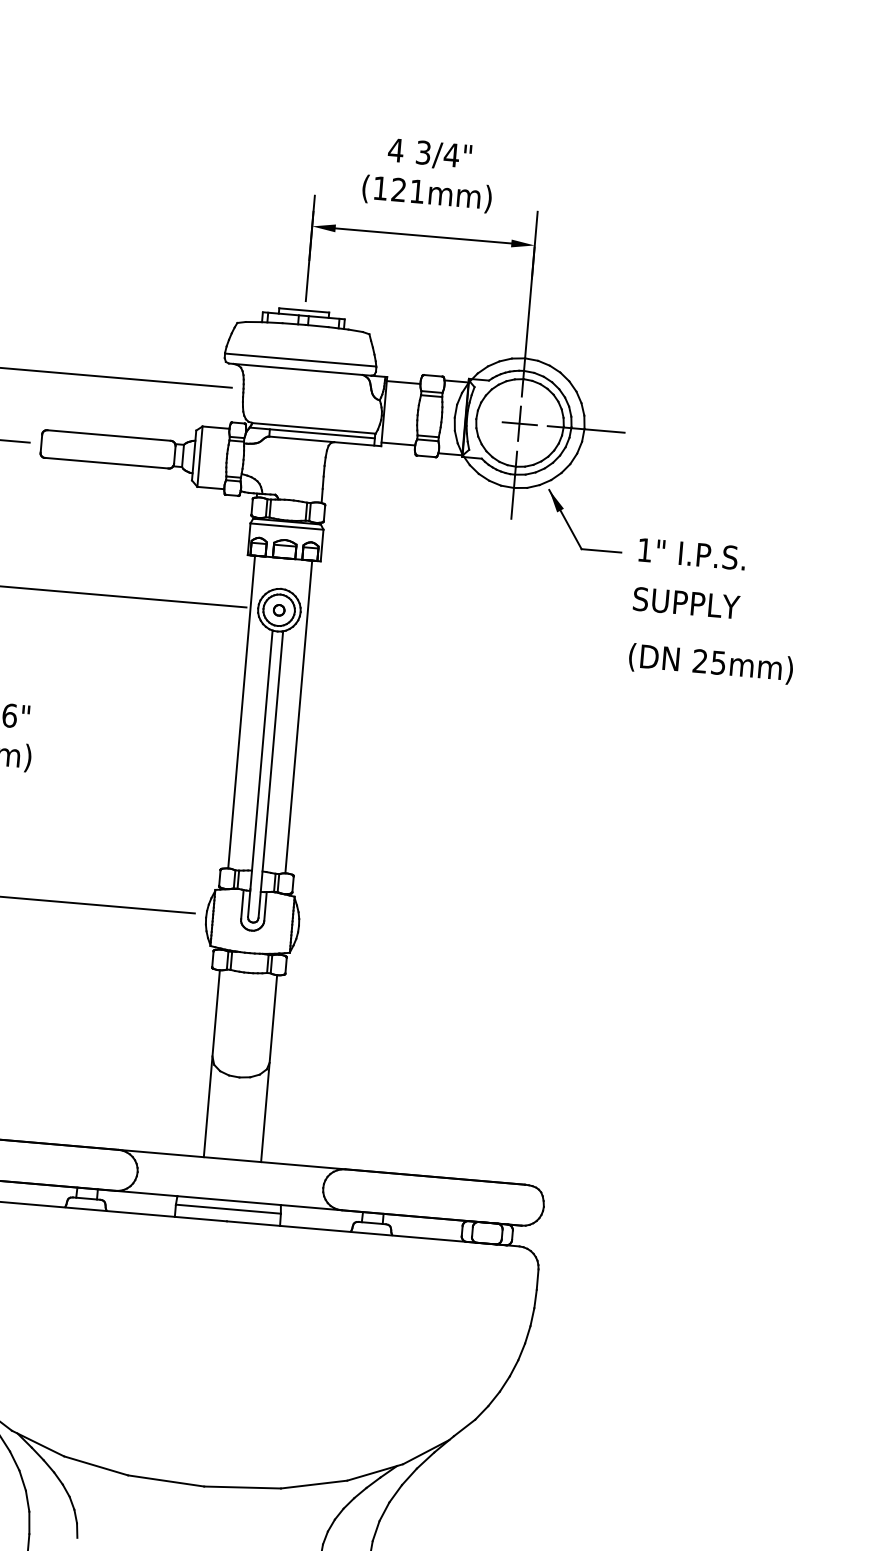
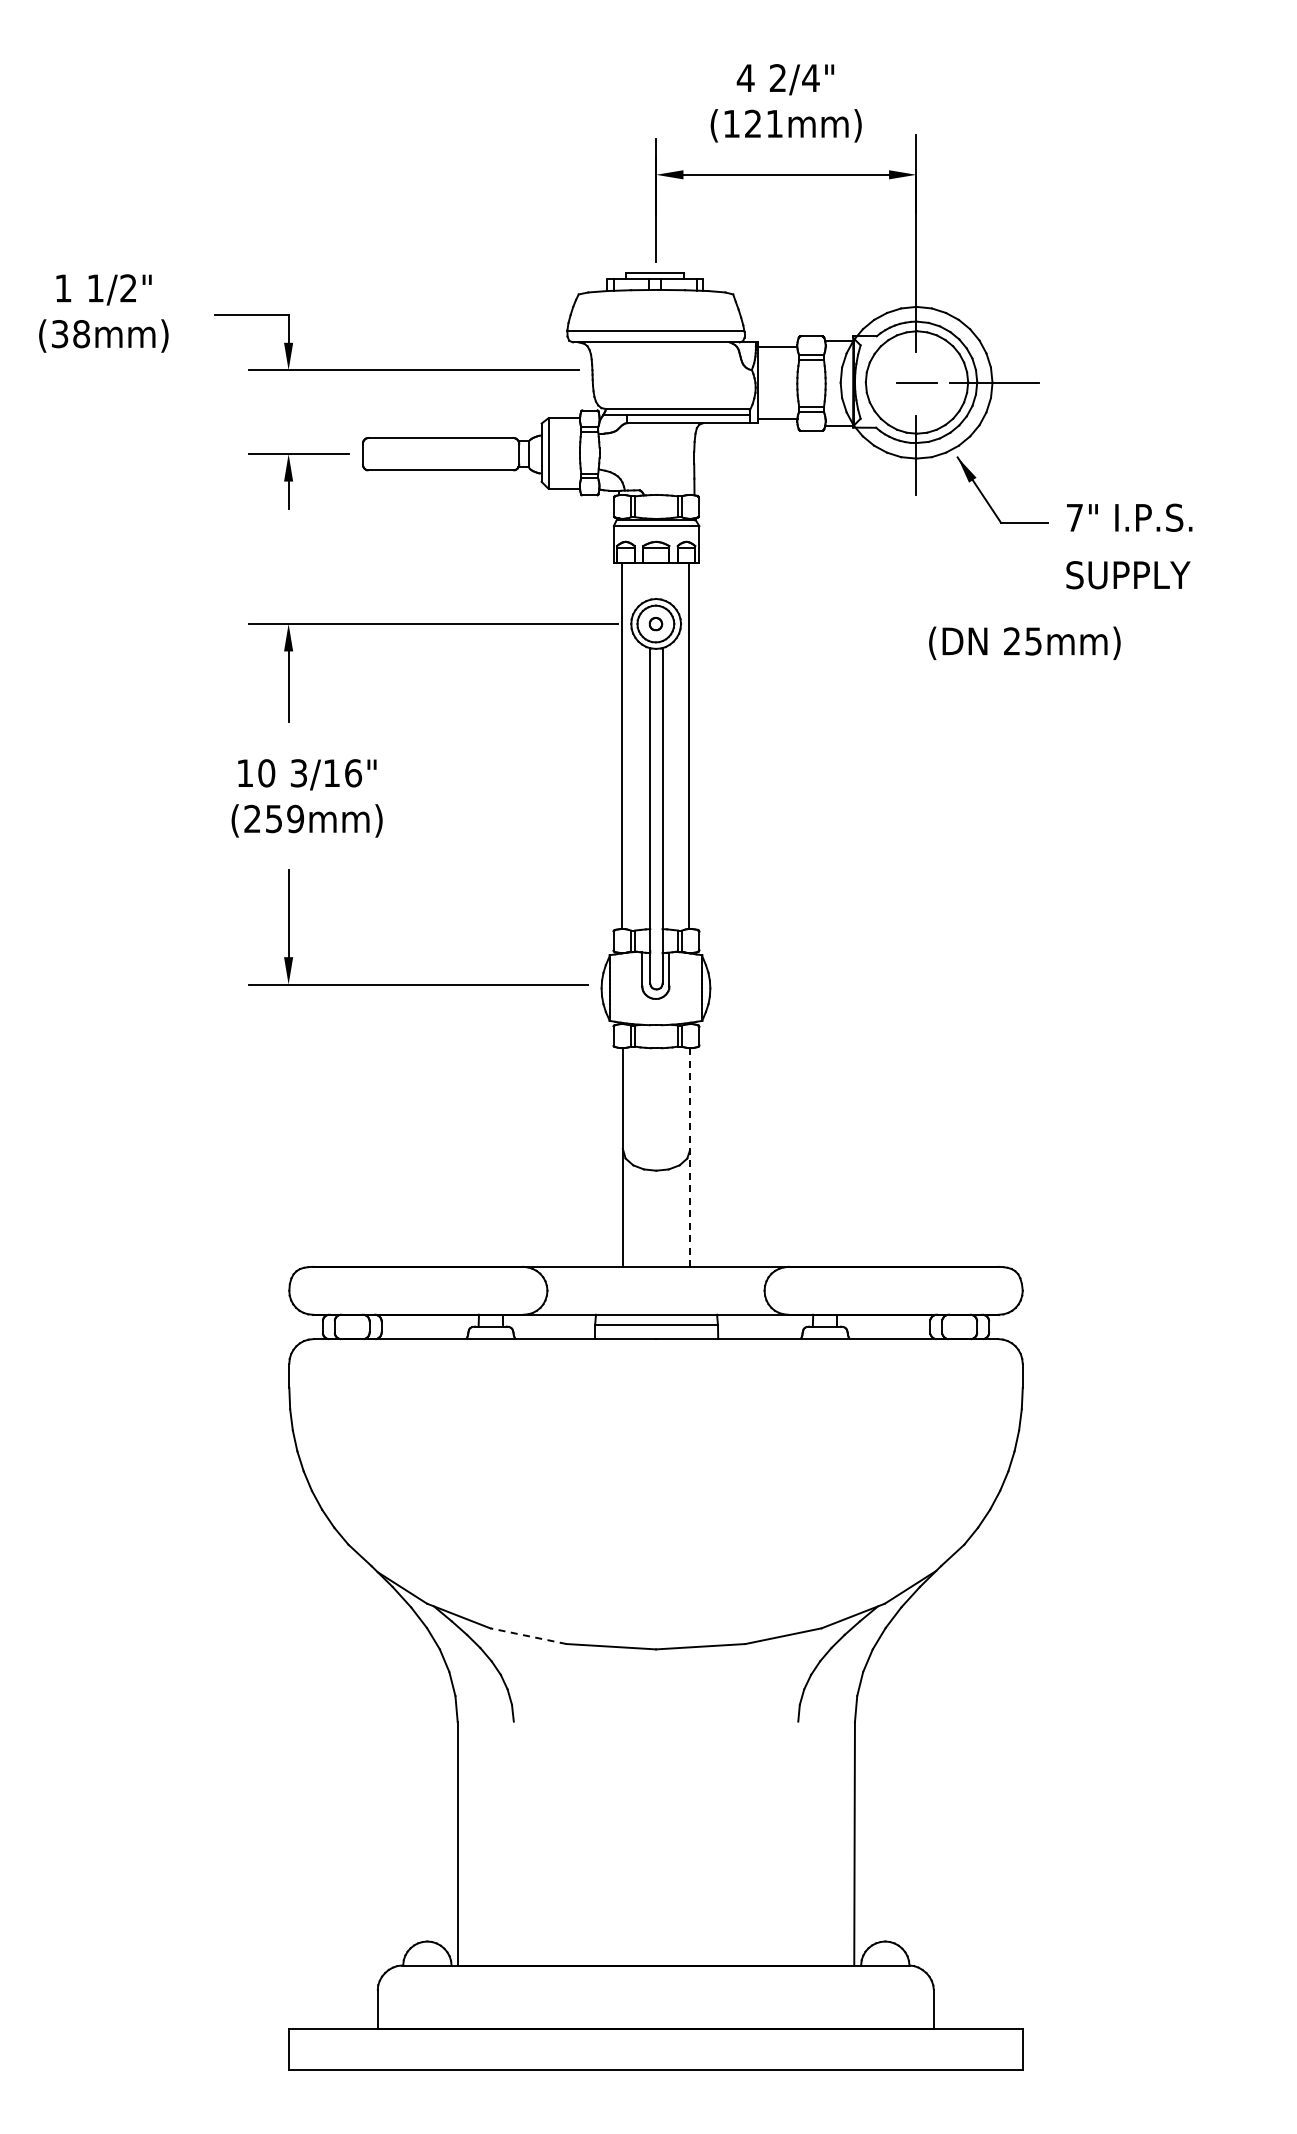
text: (423, 152) -> (777, 78), 3/4" -> 2/4"
line: (519, 423) -> (916, 383), removed
text: (644, 549) -> (1074, 517), 1" -> 7"
text: (710, 663) -> (1024, 642), moved
line: (268, 1068) -> (689, 1157), solid -> dashed
line: (96, 1466) -> (528, 1636), solid -> dashed

